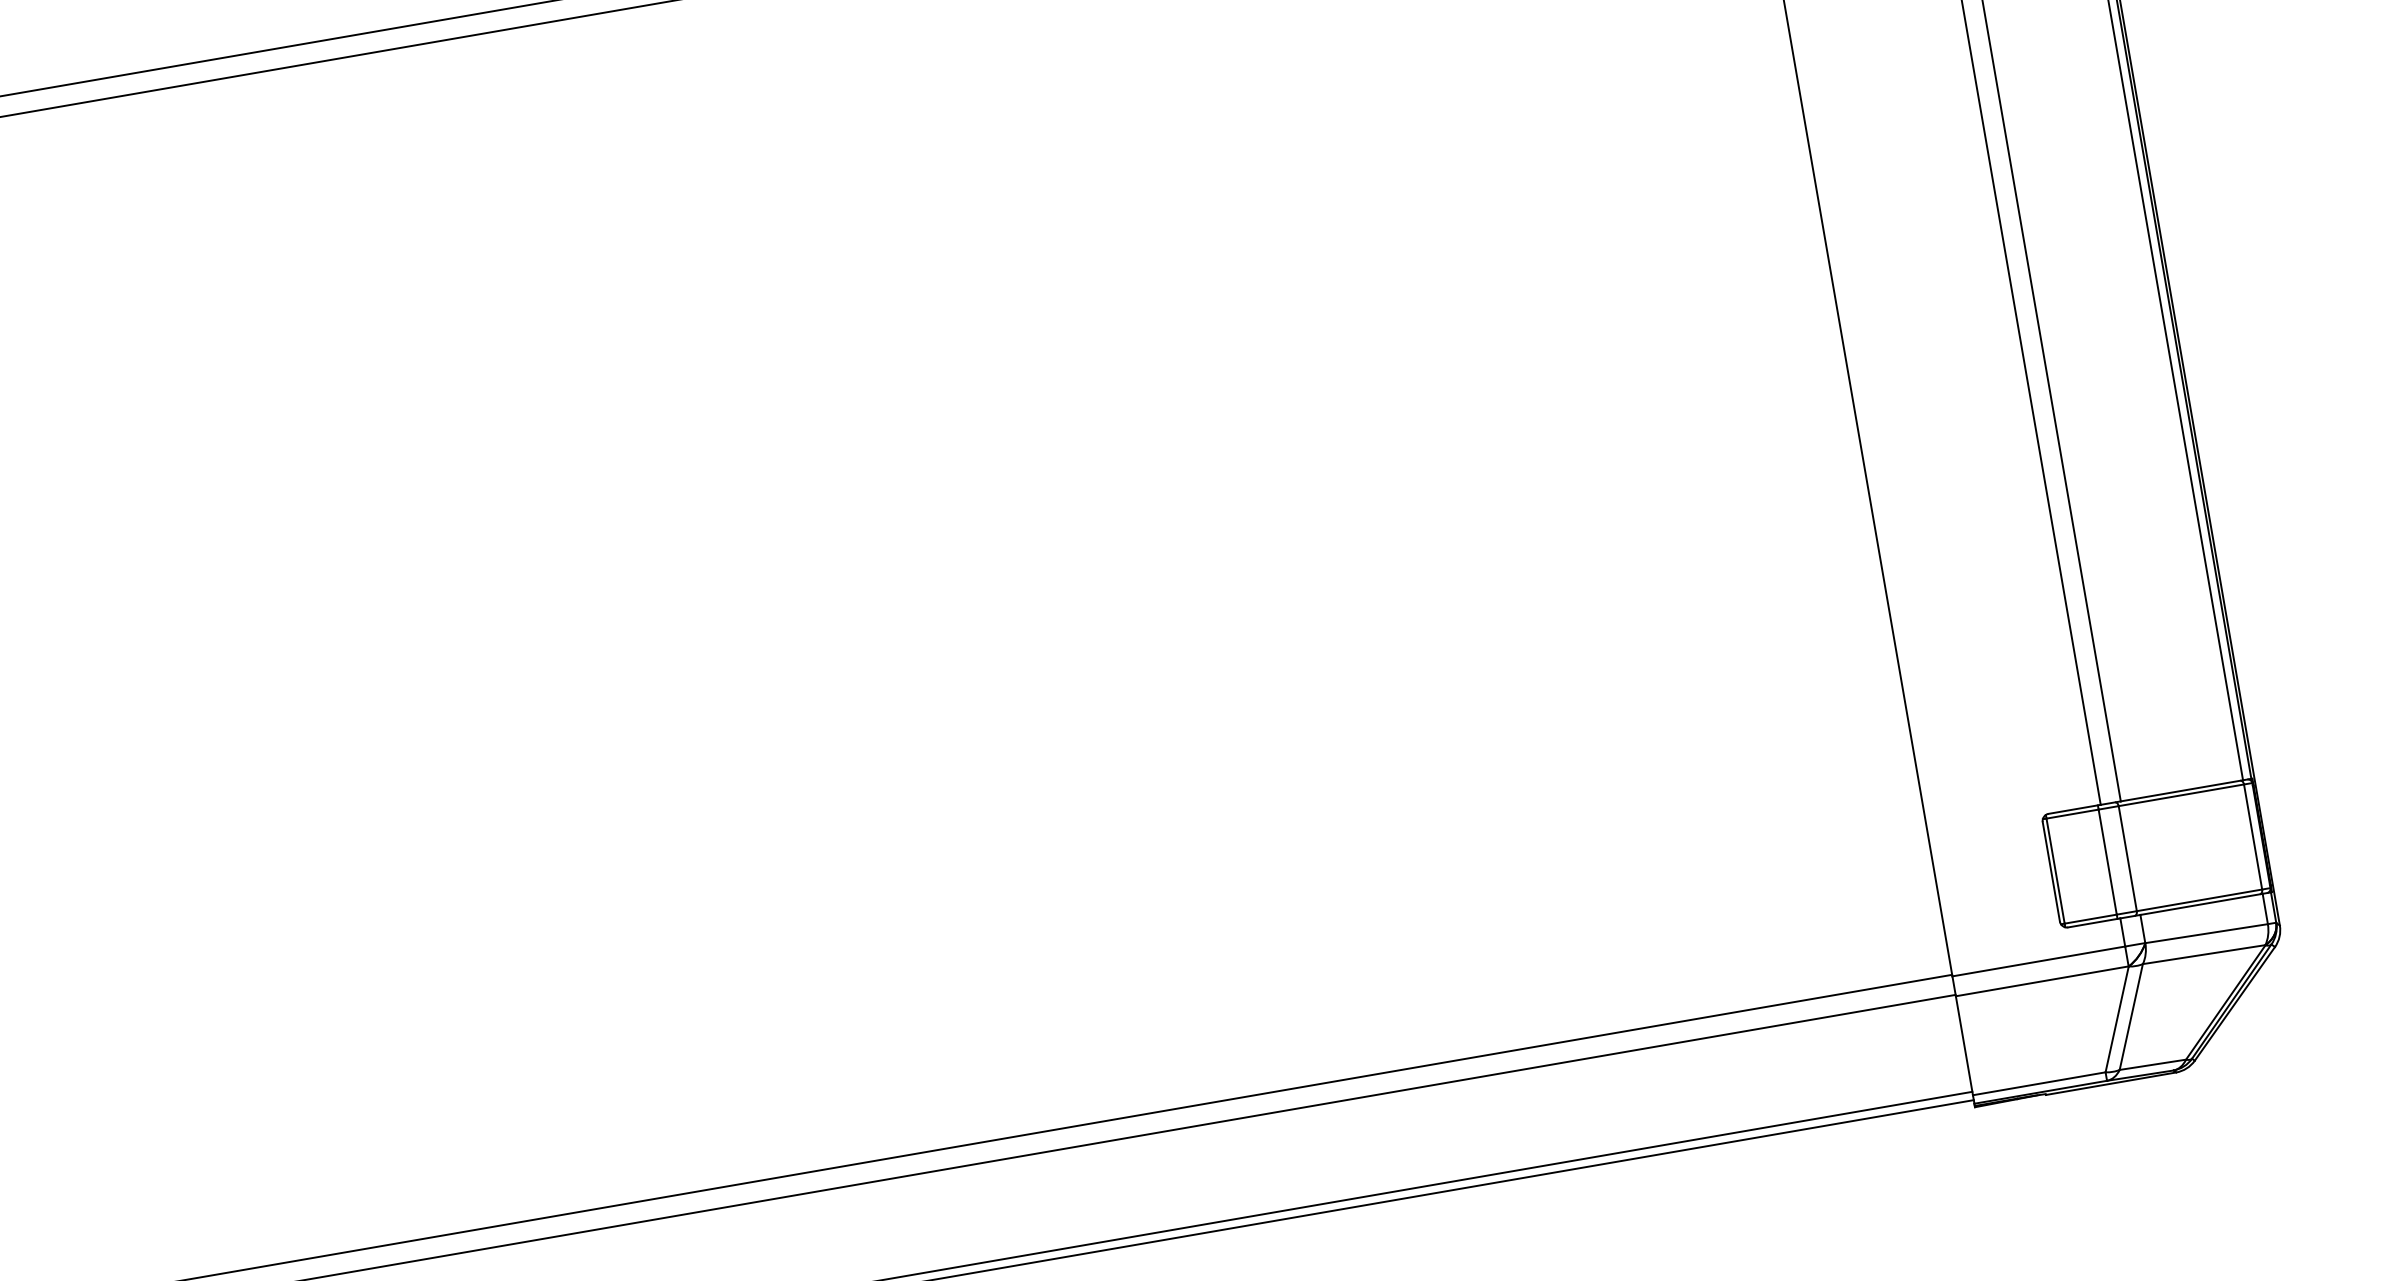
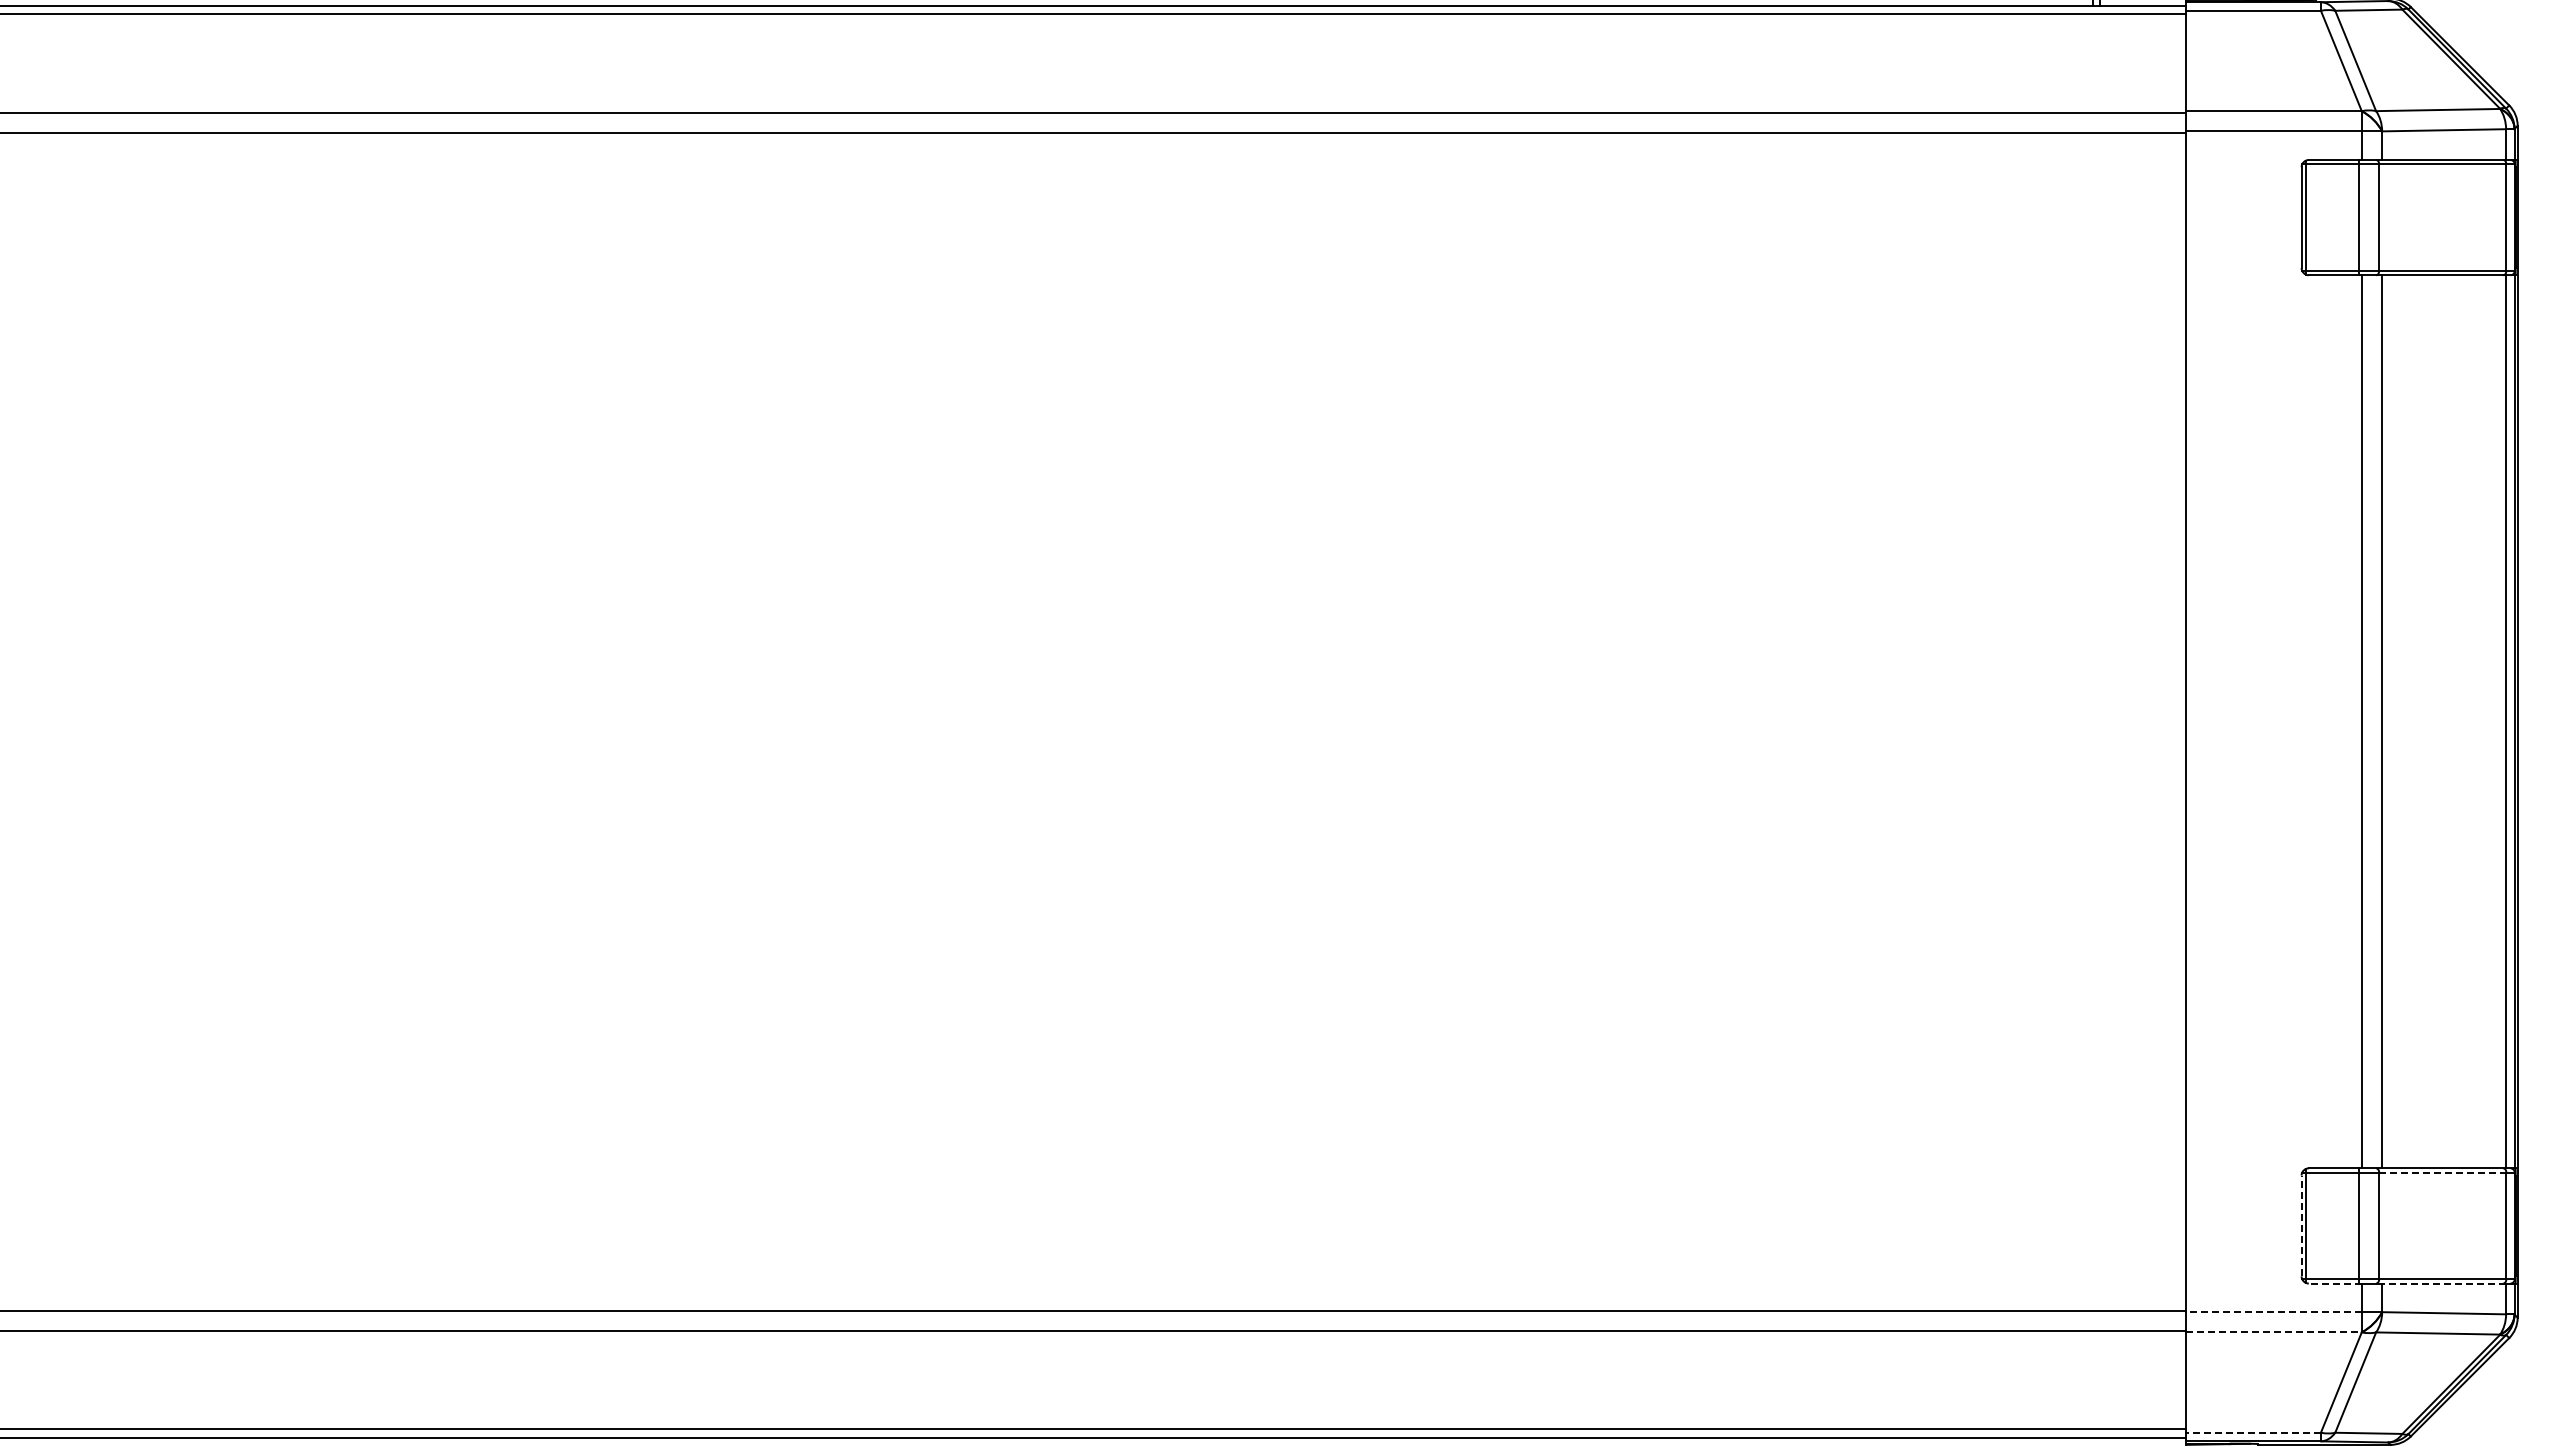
line: (2181, 795) -> (2442, 1172), solid -> dashed
line: (2051, 871) -> (2301, 1225), solid -> dashed
line: (2200, 904) -> (2443, 1283), solid -> dashed
line: (2093, 922) -> (2334, 1283), solid -> dashed
line: (2039, 961) -> (2274, 1312), solid -> dashed
line: (2042, 981) -> (2274, 1332), solid -> dashed
line: (2039, 1083) -> (2253, 1432), solid -> dashed

